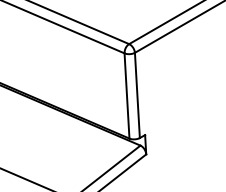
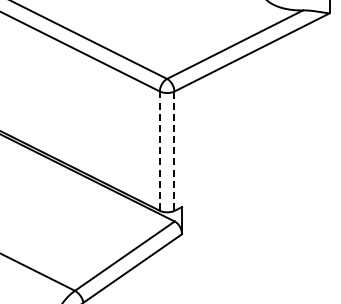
line: (137, 95) -> (174, 151), solid -> dashed
line: (126, 96) -> (159, 151), solid -> dashed

